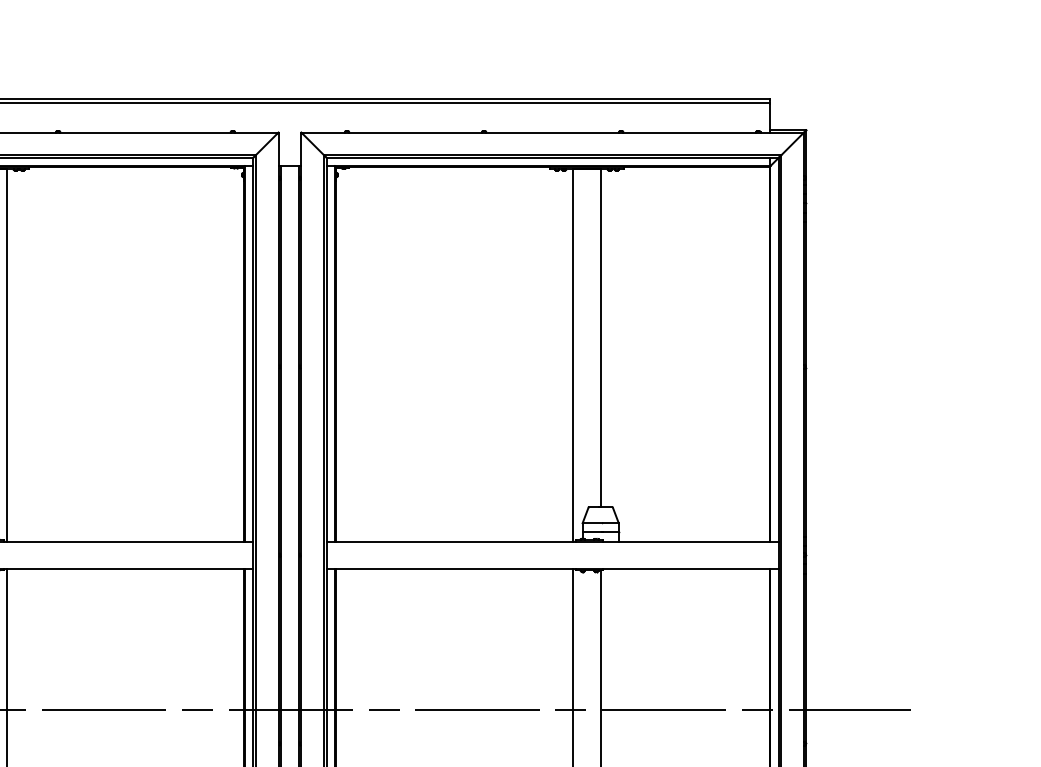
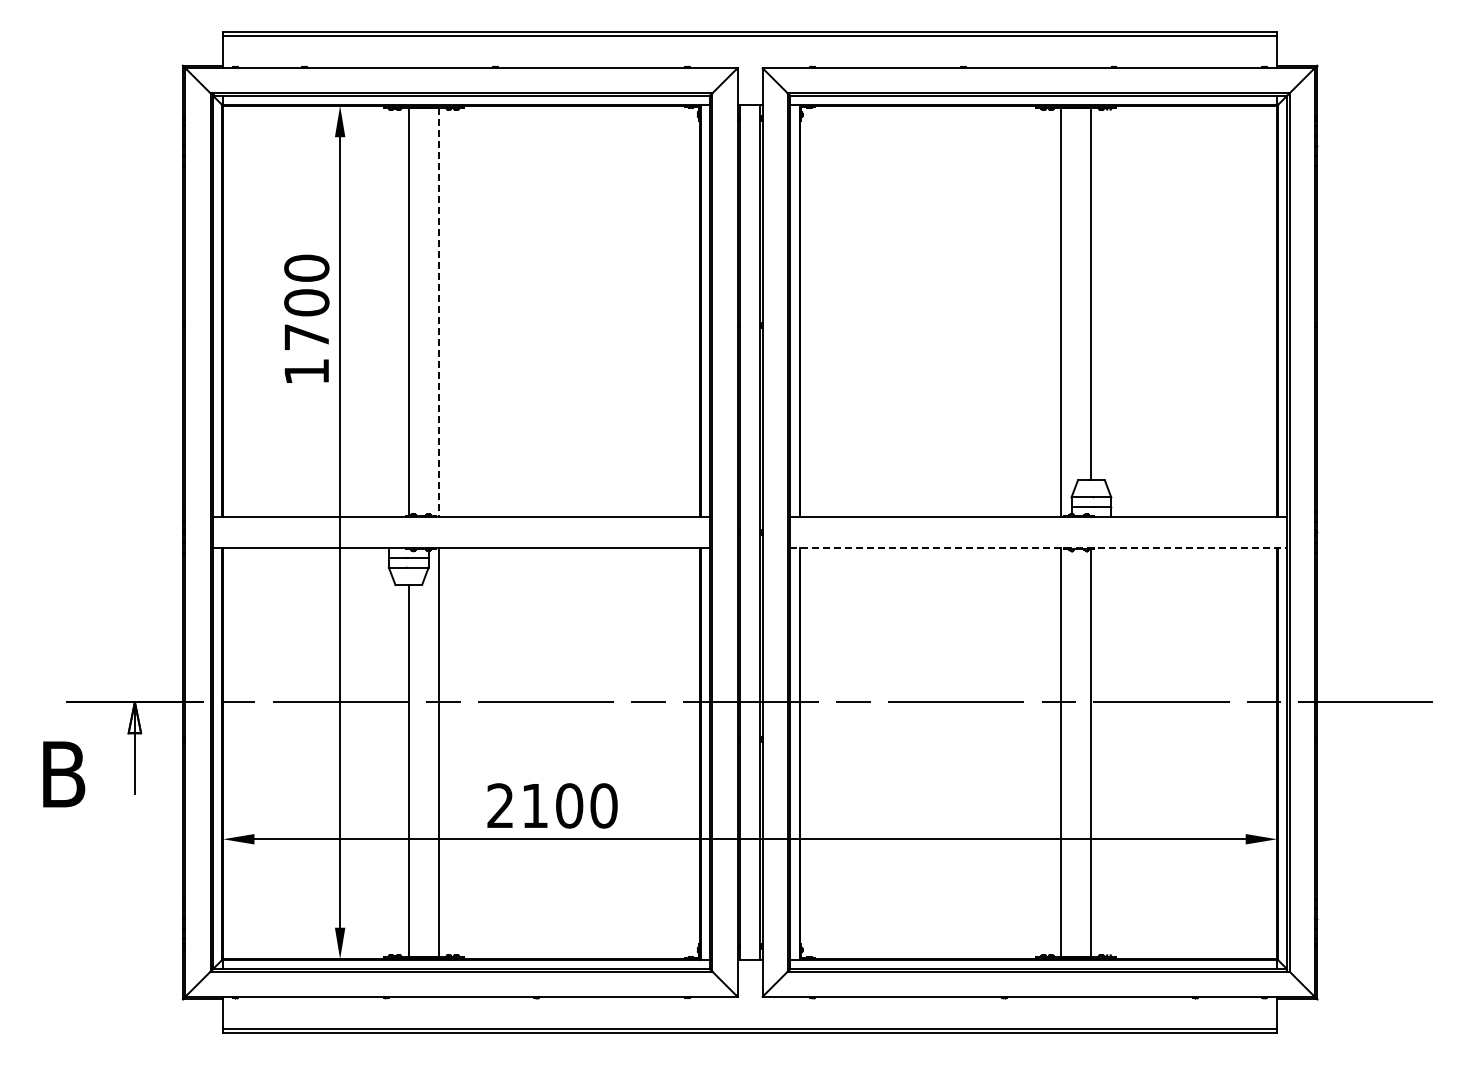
line: (6, 354) -> (438, 312), solid -> dashed
line: (553, 568) -> (1039, 547), solid -> dashed

